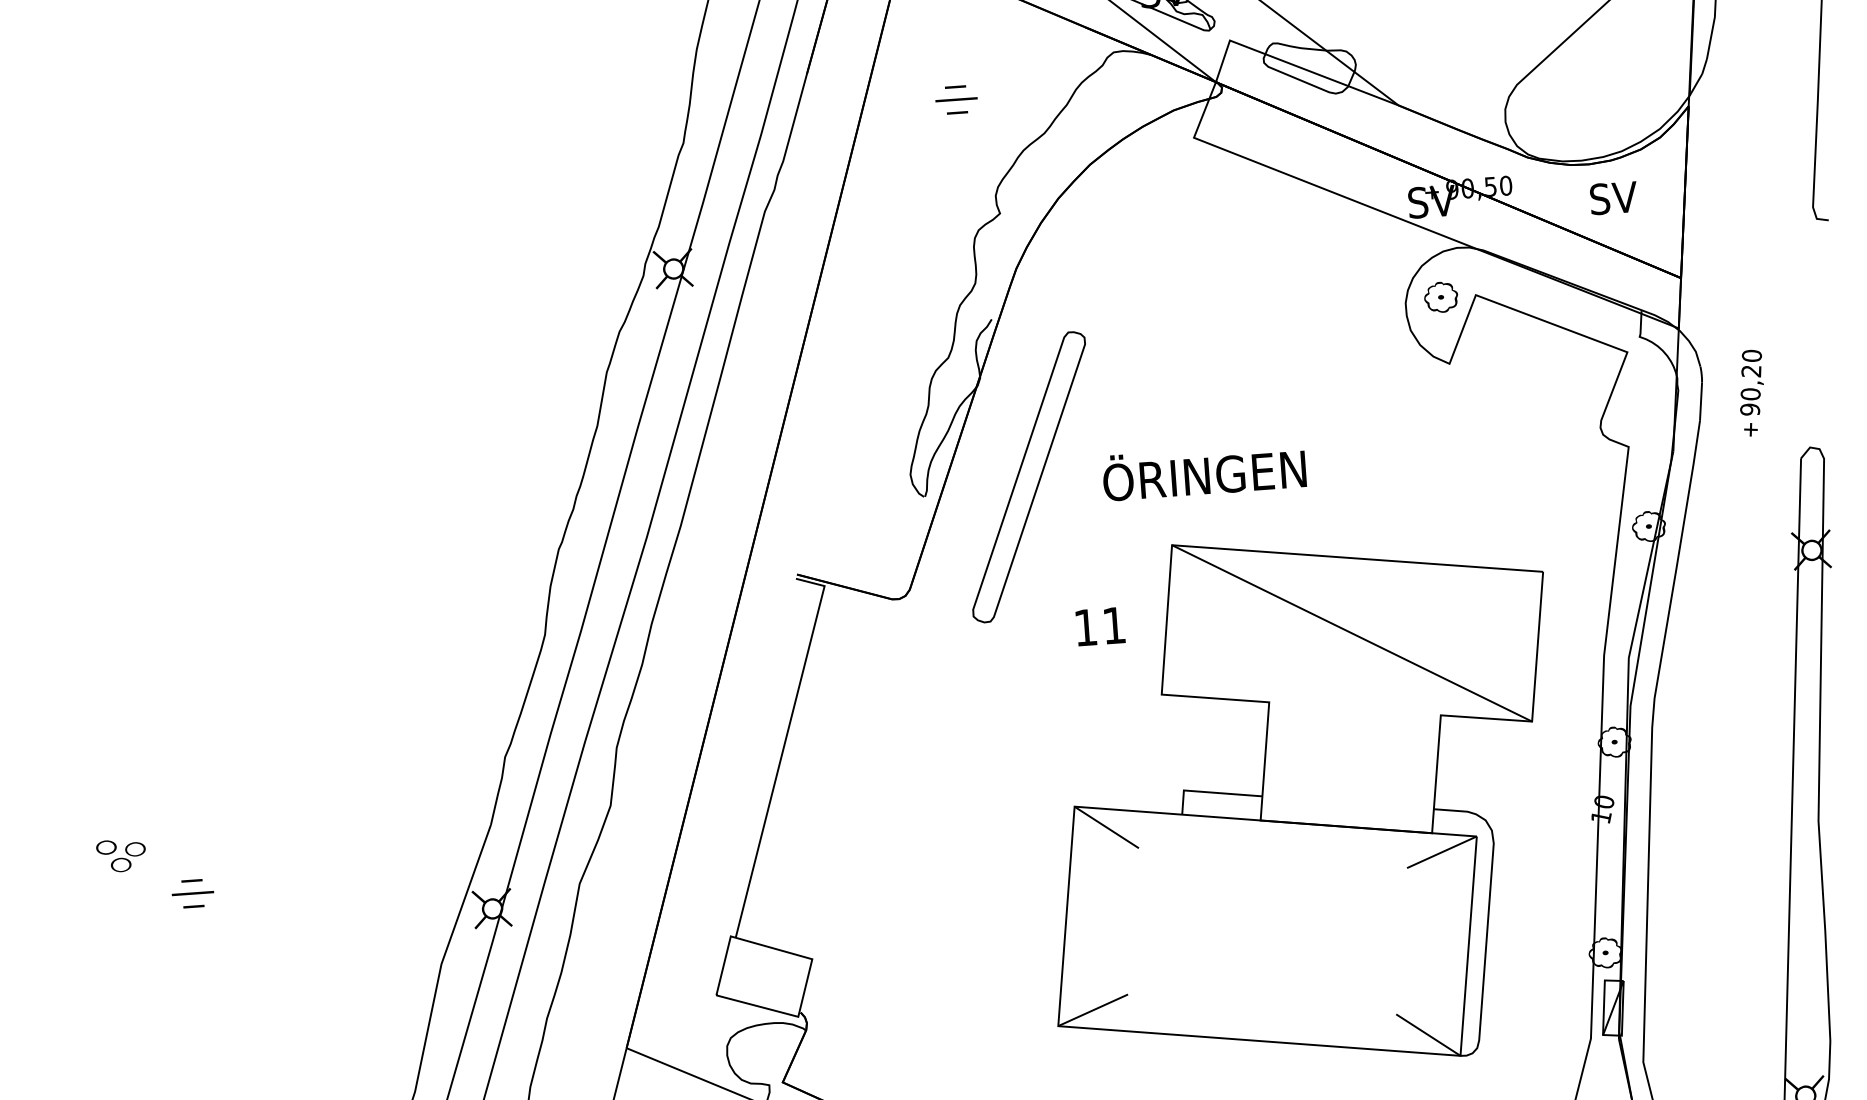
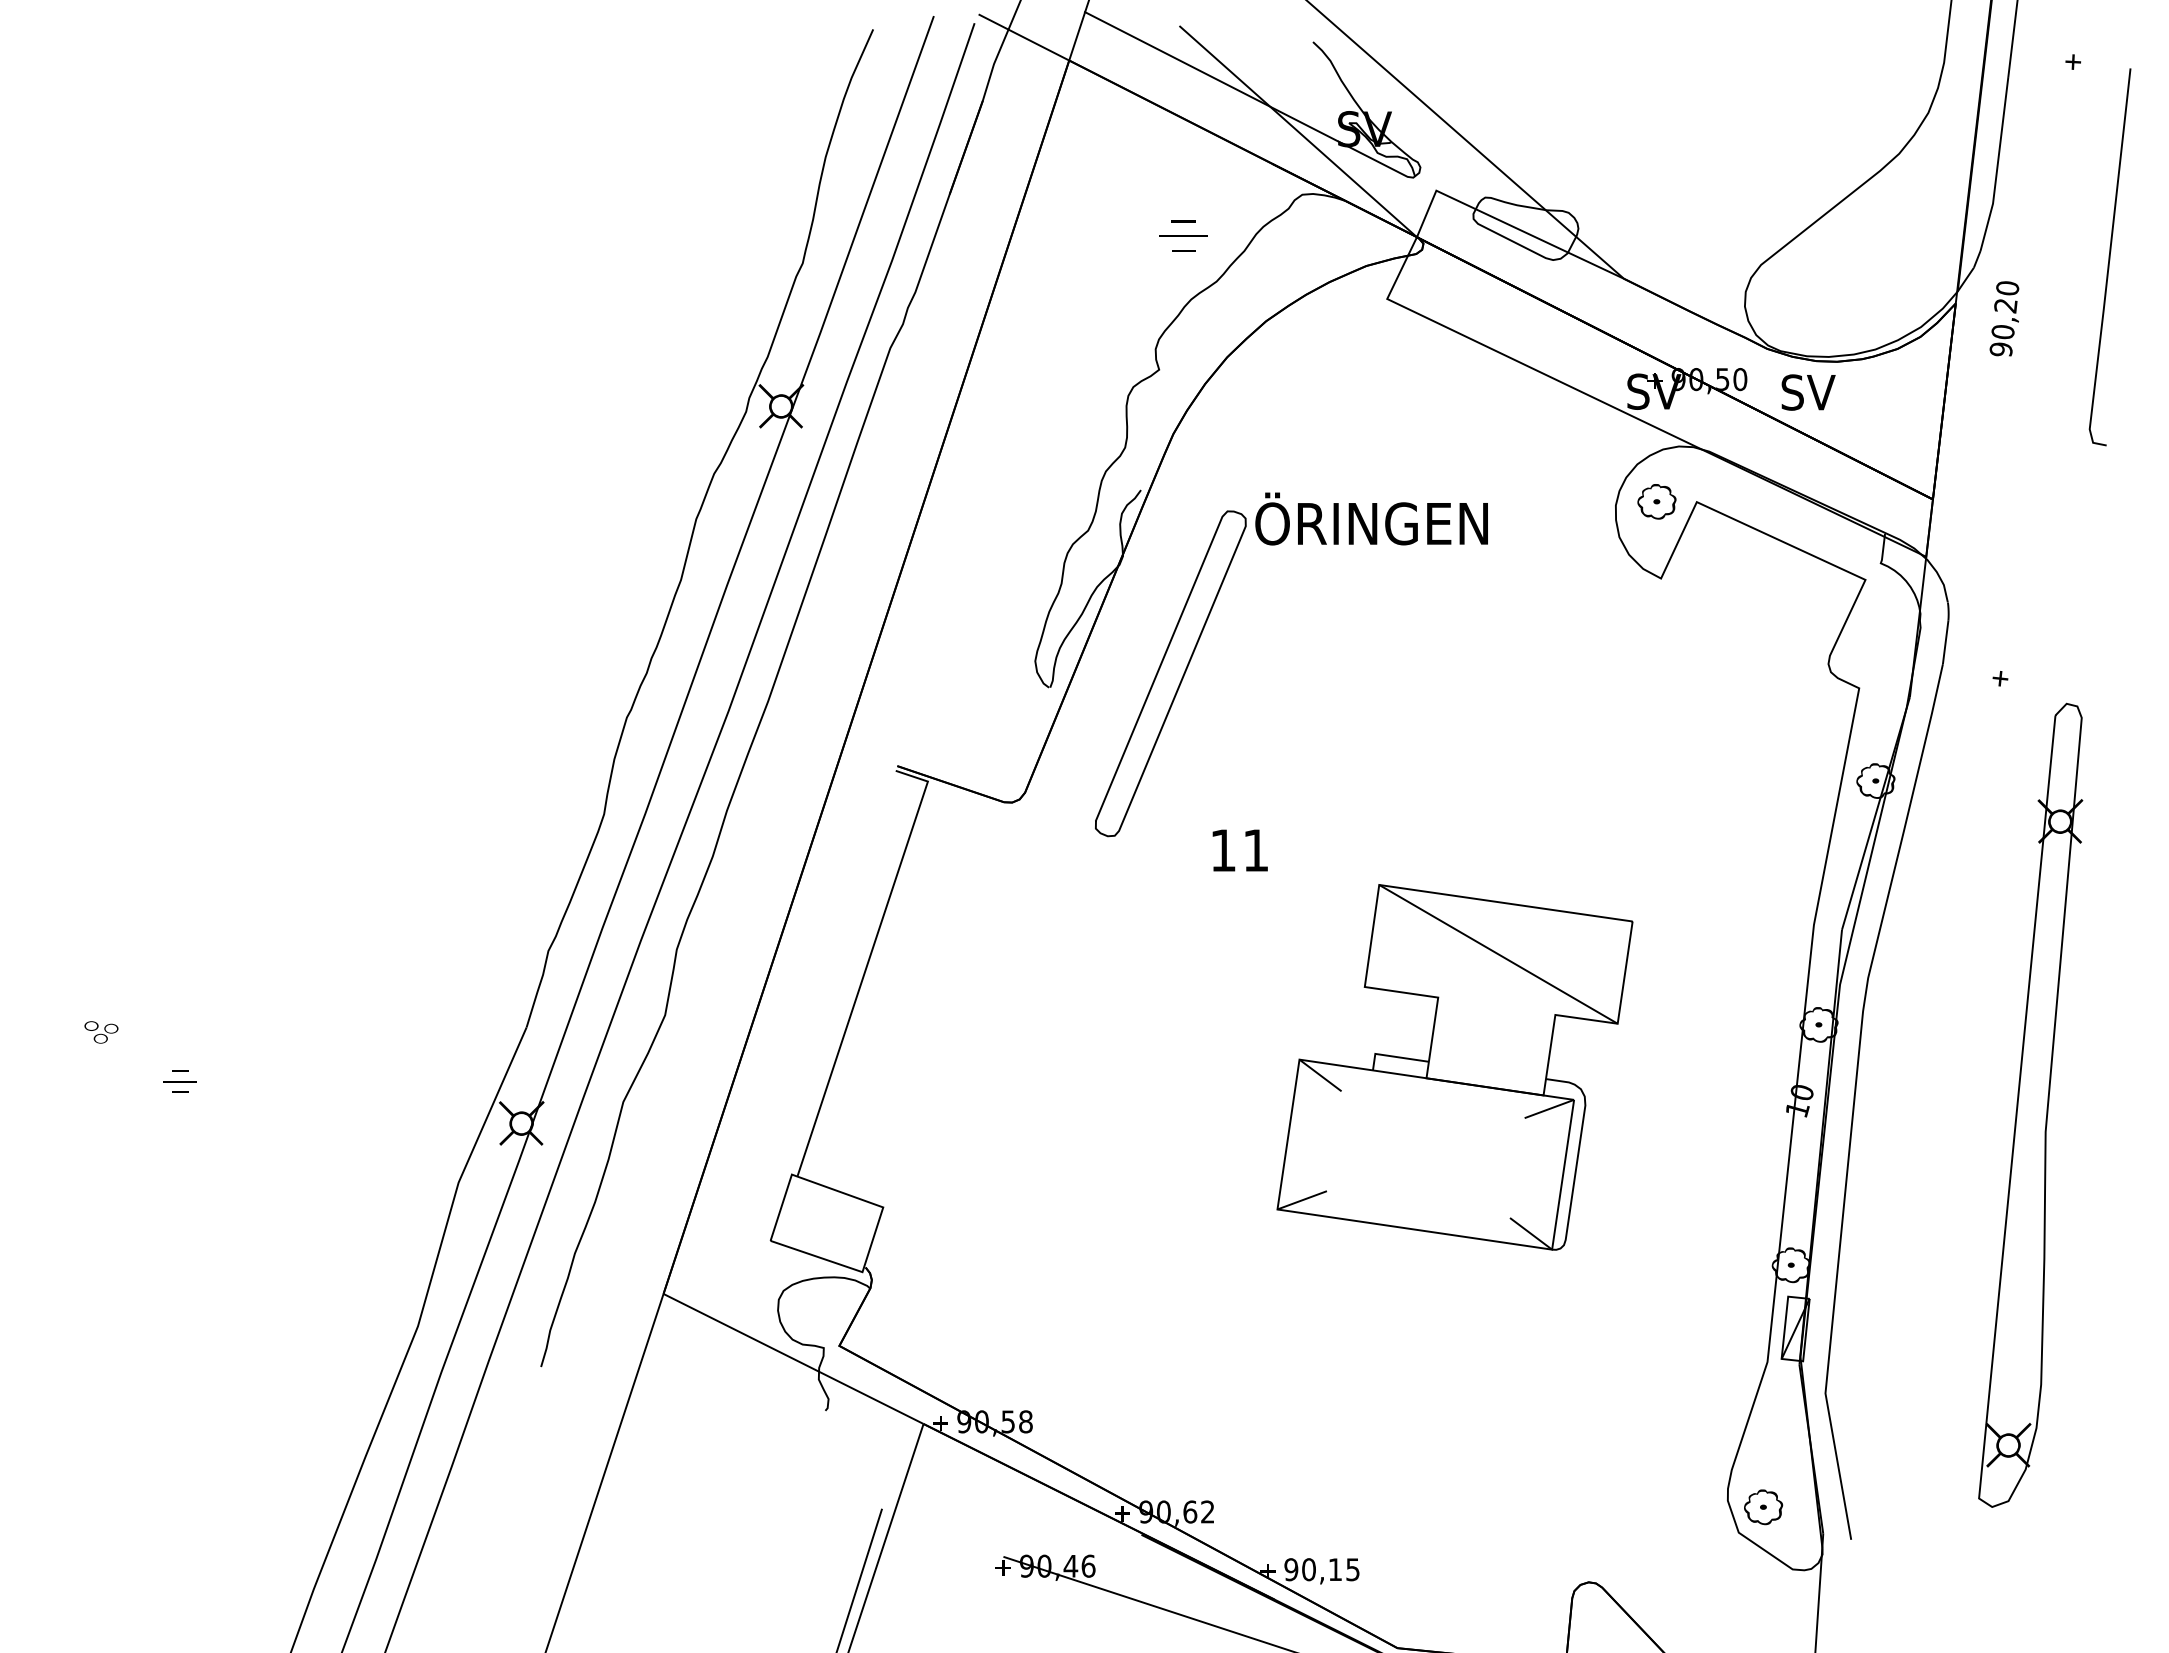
part: (956, 99) -> (1183, 235), moved
text: (1613, 198) -> (1808, 392), moved
text: (1751, 382) -> (2004, 318), moved
text: (1204, 471) -> (1371, 518), moved
part: (1300, 801) -> (1454, 1067), size x0.6
part: (121, 855) -> (101, 1032), size x0.6
part: (192, 893) -> (179, 1081), size x0.7

